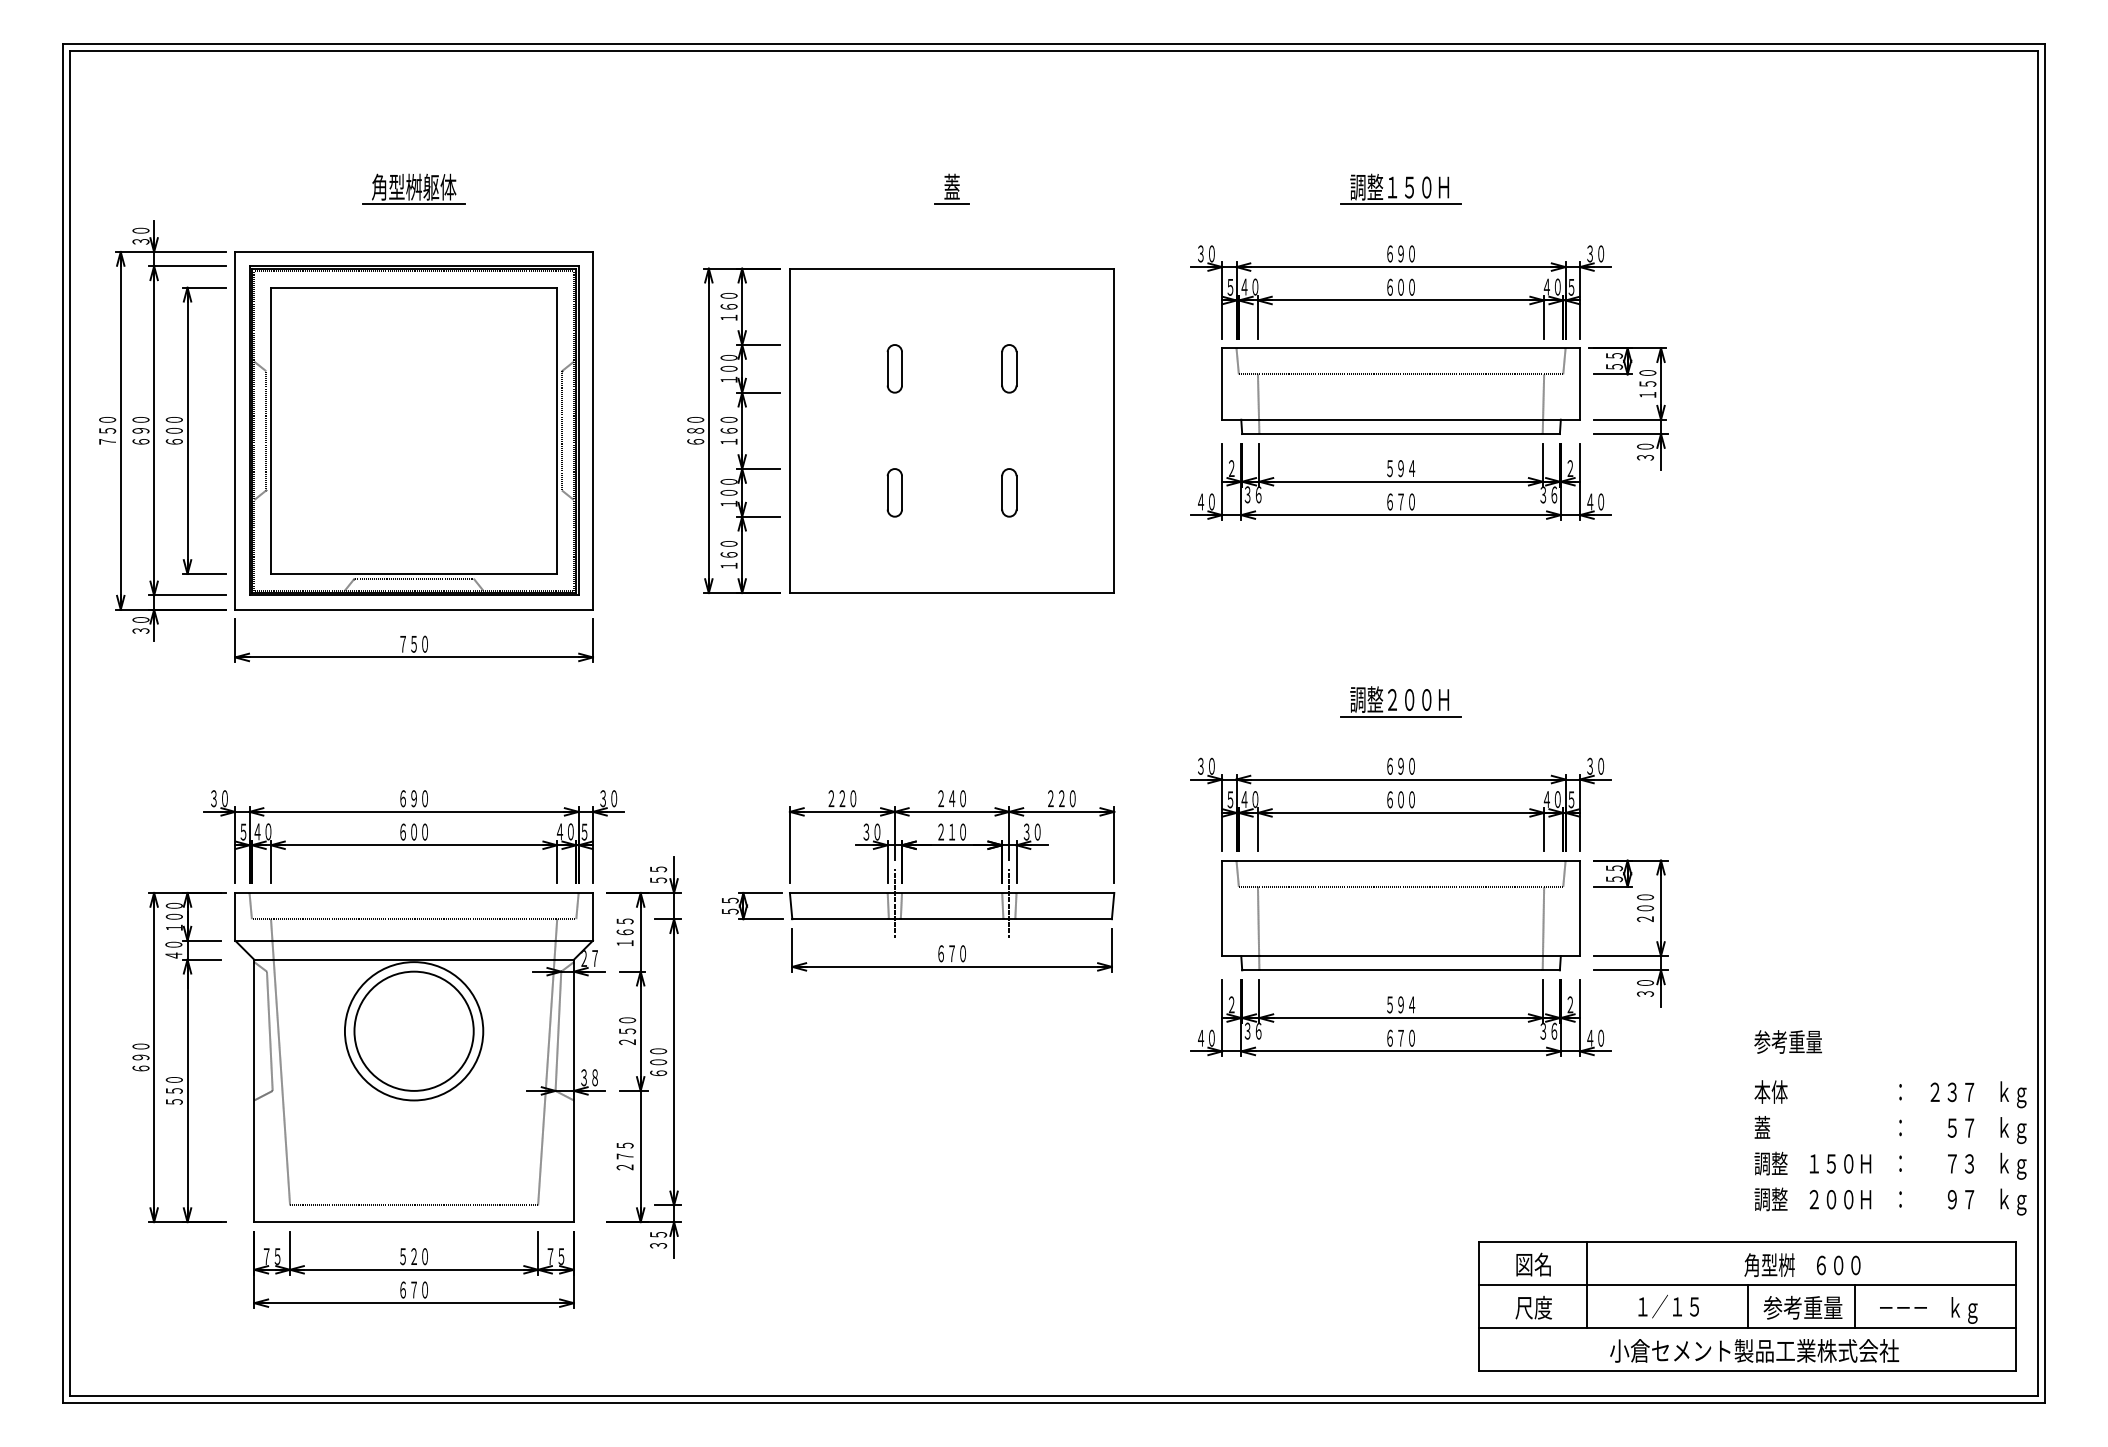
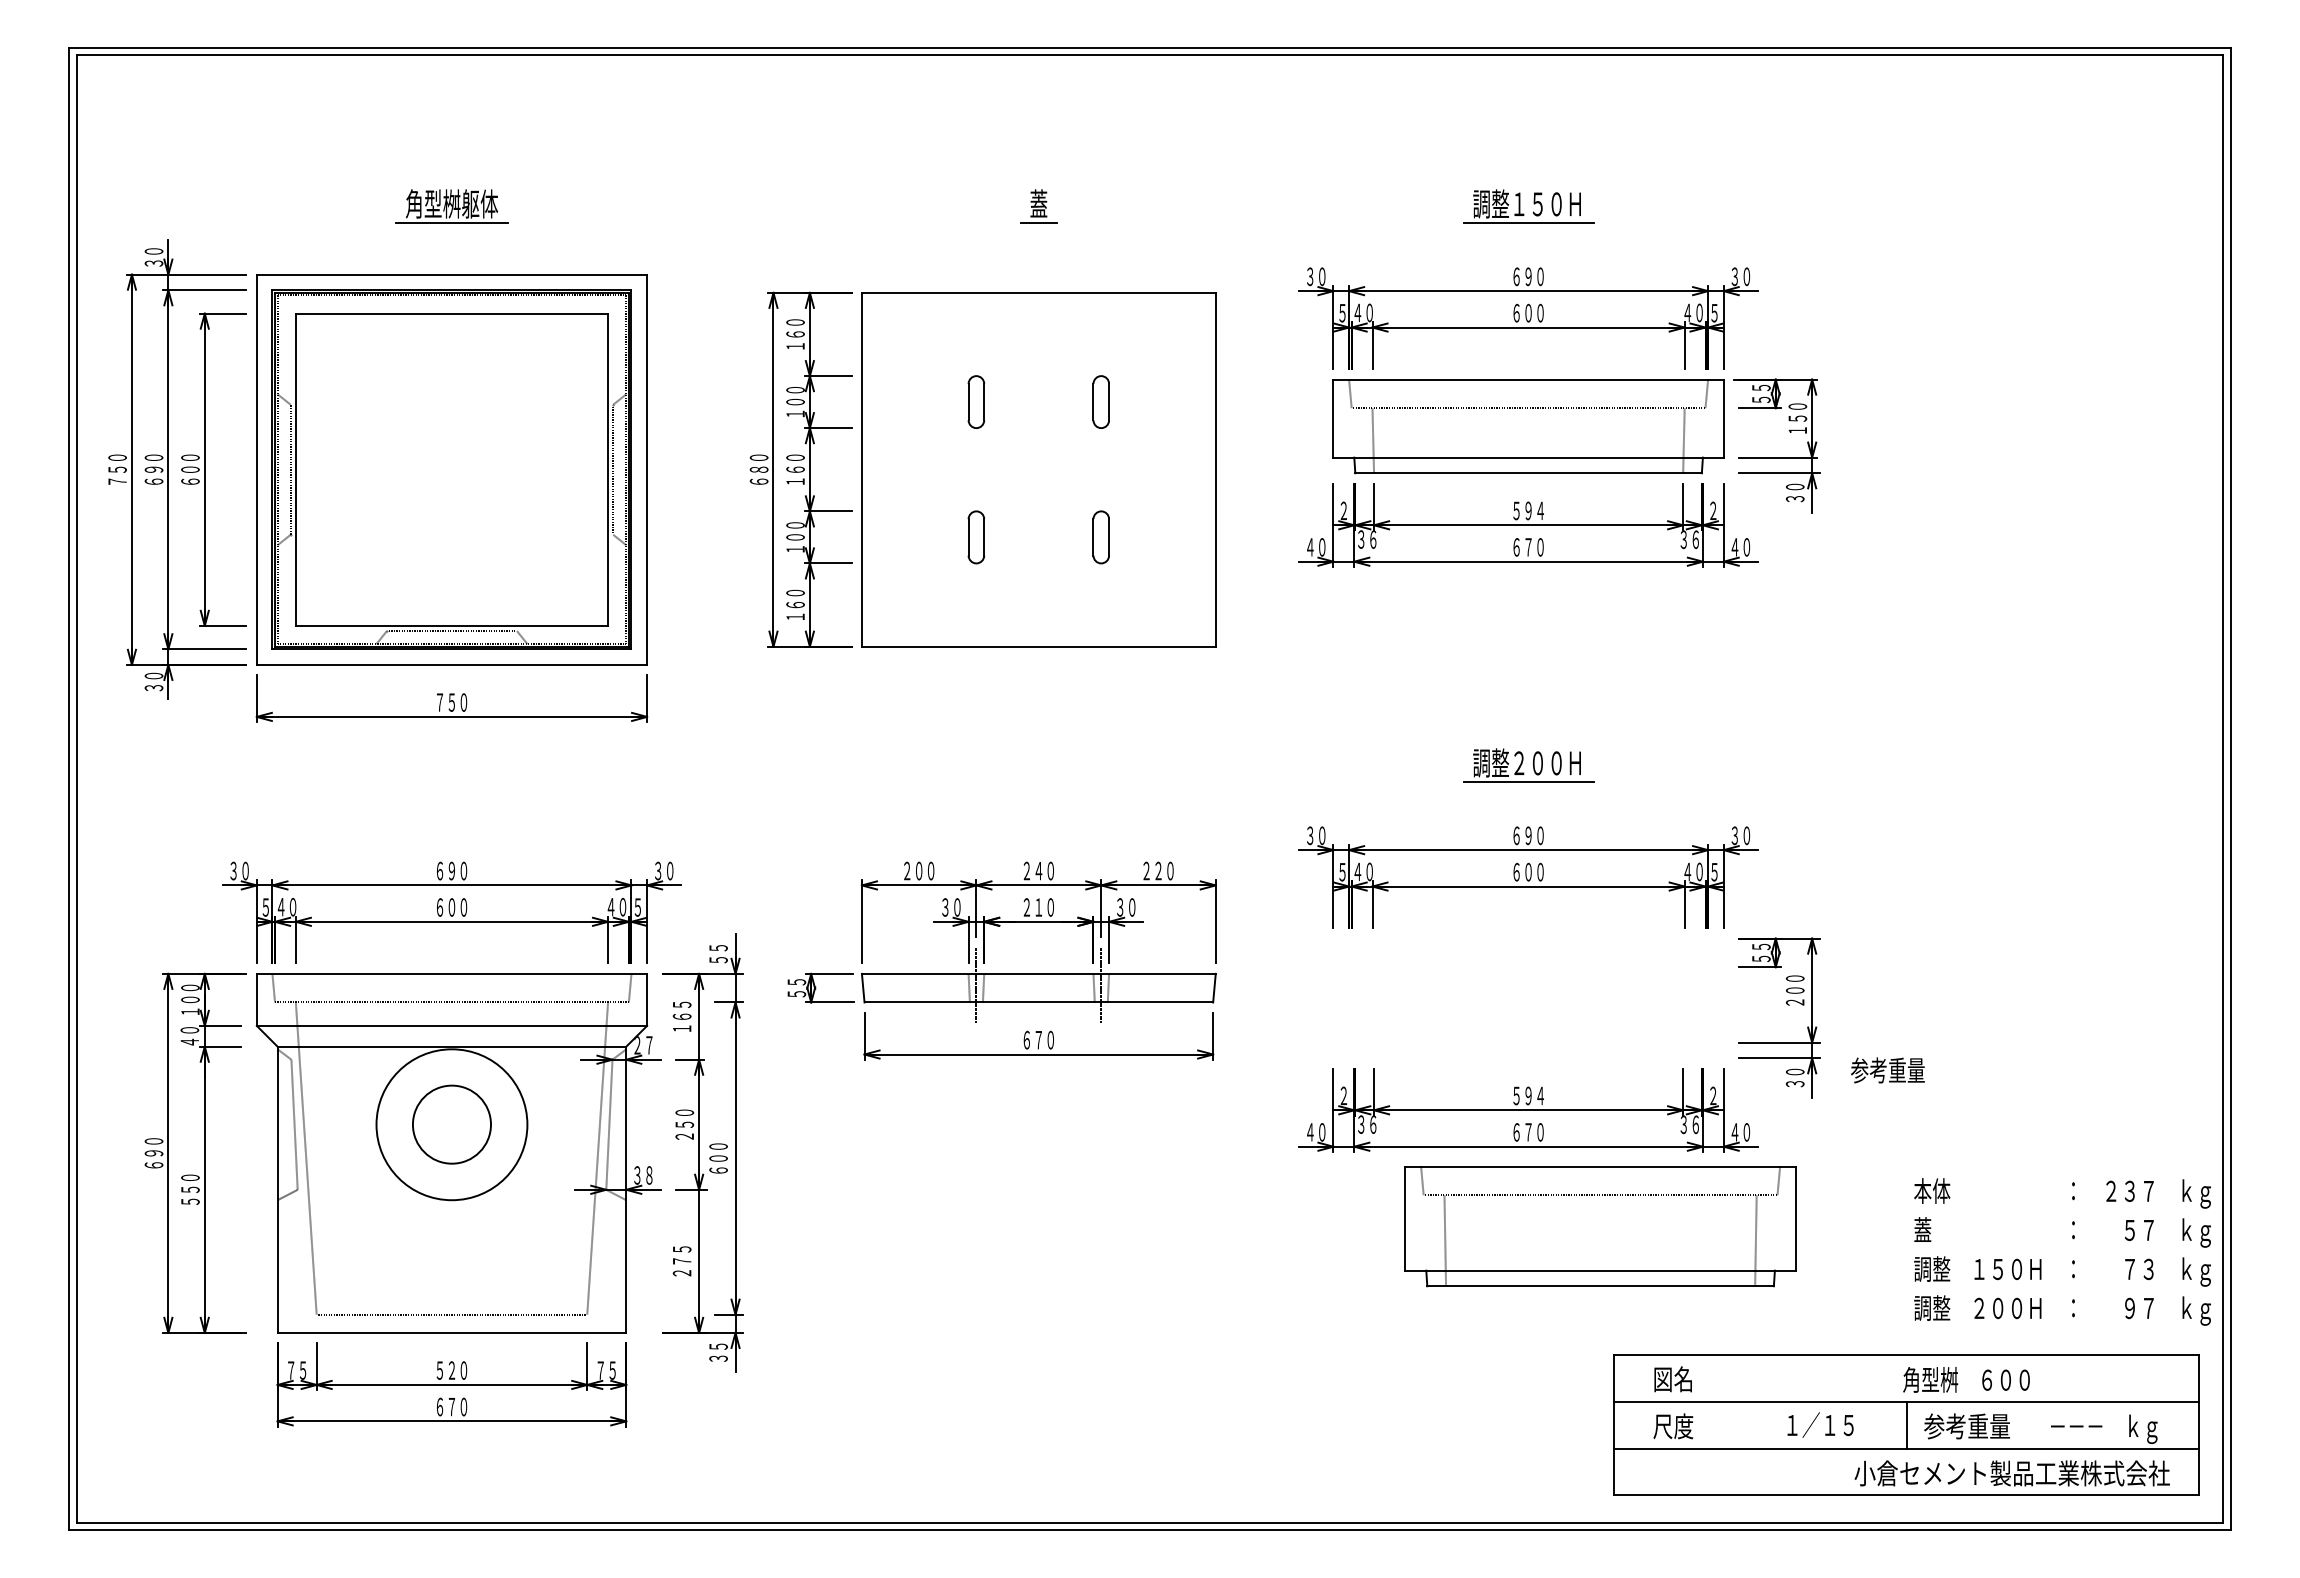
text: (842, 799) -> (919, 871), ２２０ -> ２００
part: (1400, 915) -> (1600, 1226), moved
circle: (413, 1031) -> (451, 1124), size x0.6
text: (1787, 1042) -> (1887, 1070), moved
line: (1587, 1284) -> (1731, 1401), removed
line: (1854, 1306) -> (2023, 1424), removed
text: (1753, 1350) -> (2011, 1473), moved

